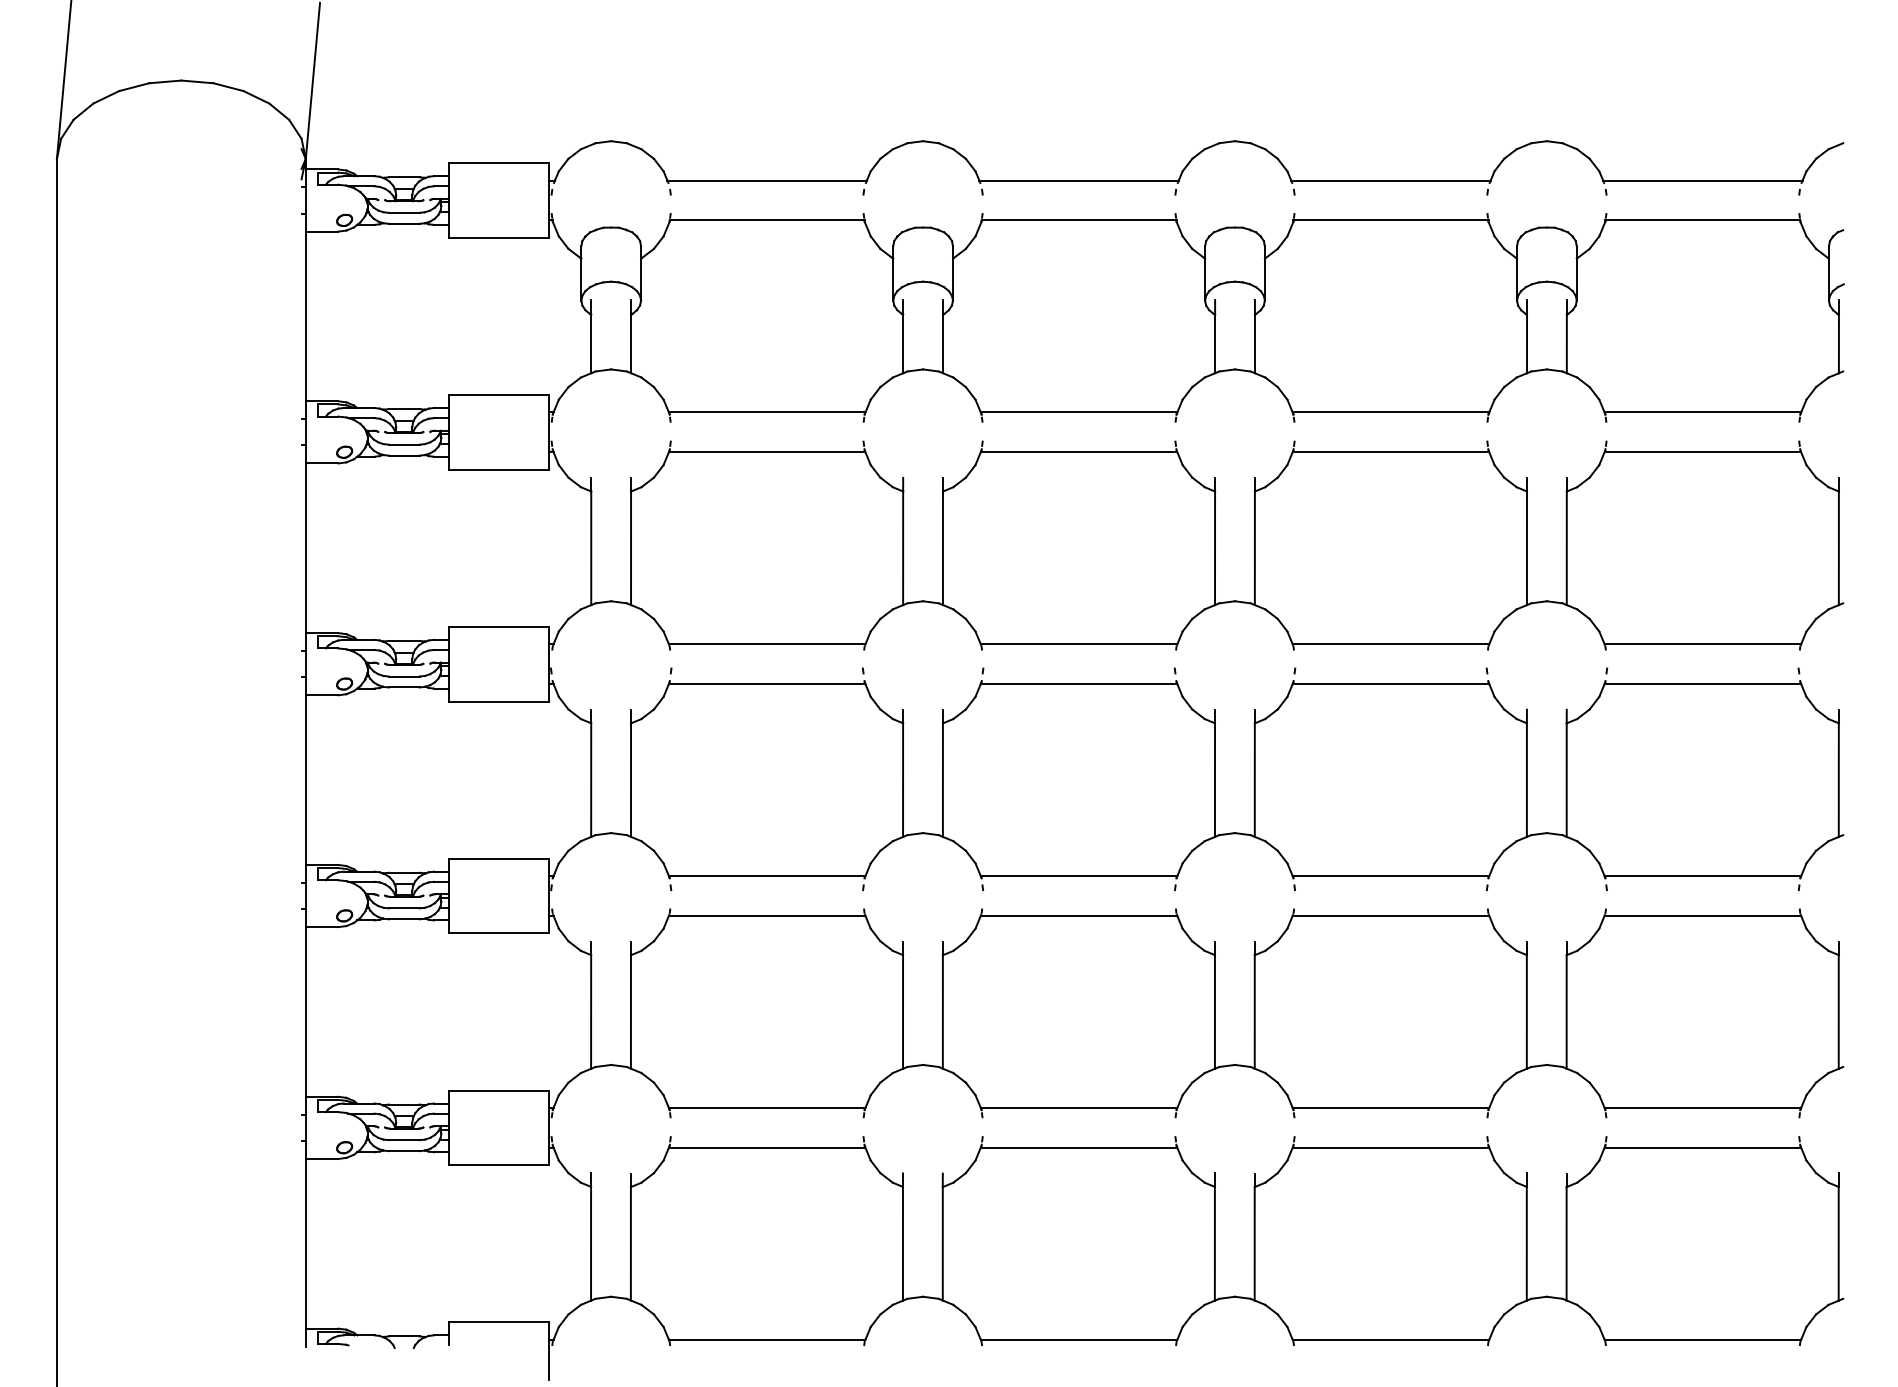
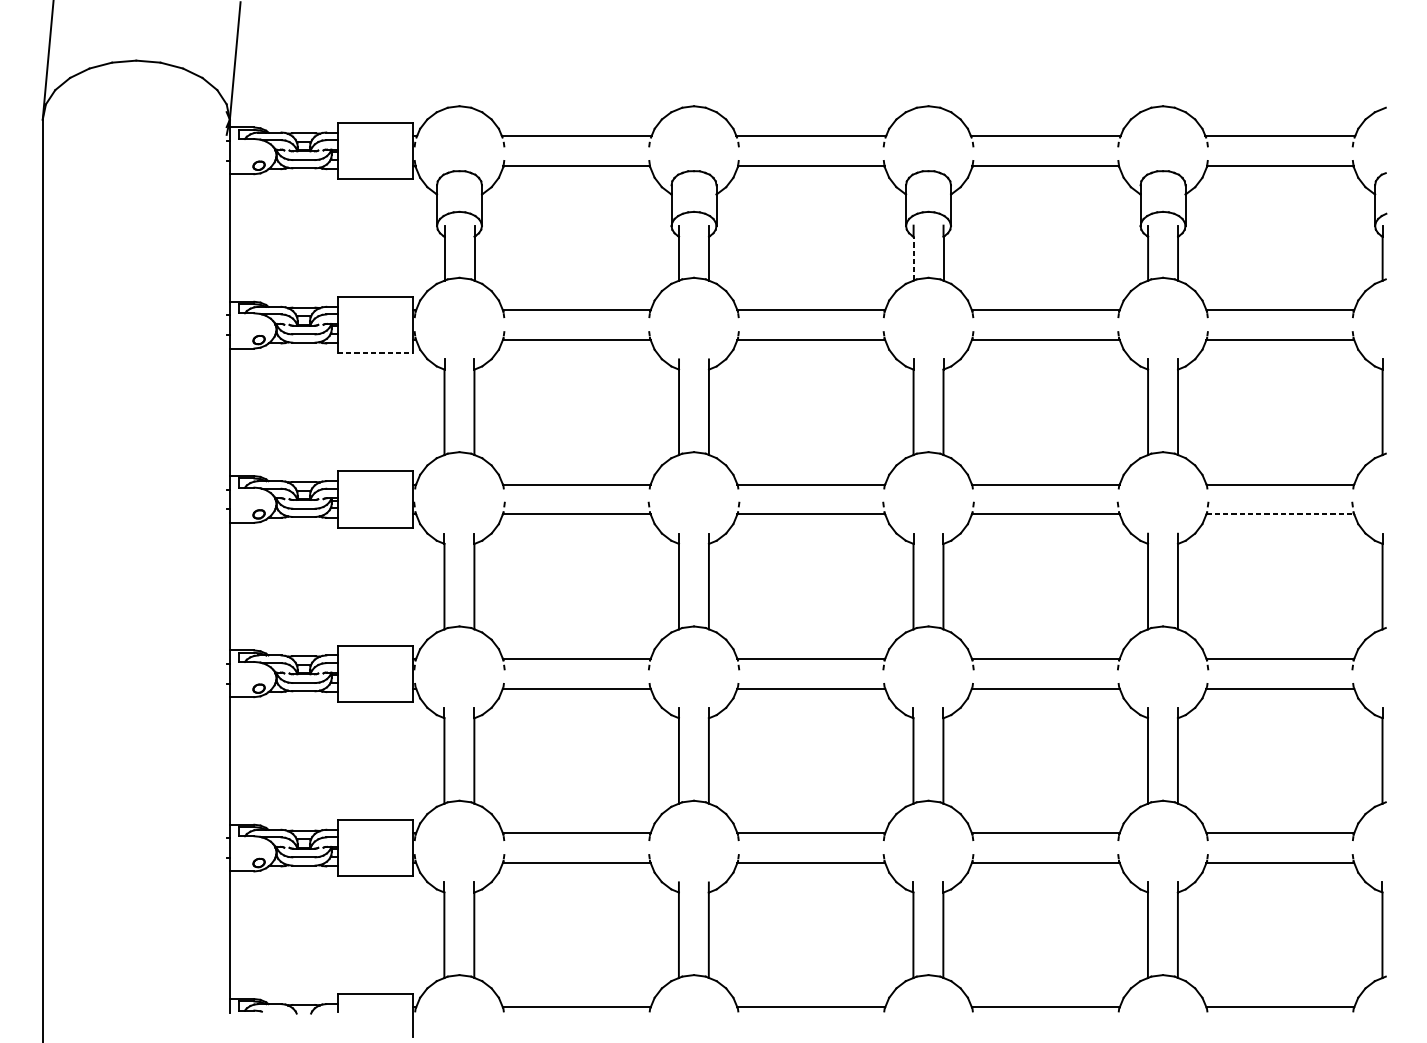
line: (1215, 343) -> (913, 258), solid -> dashed
line: (499, 469) -> (375, 353), solid -> dashed
line: (1703, 684) -> (1280, 514), solid -> dashed

